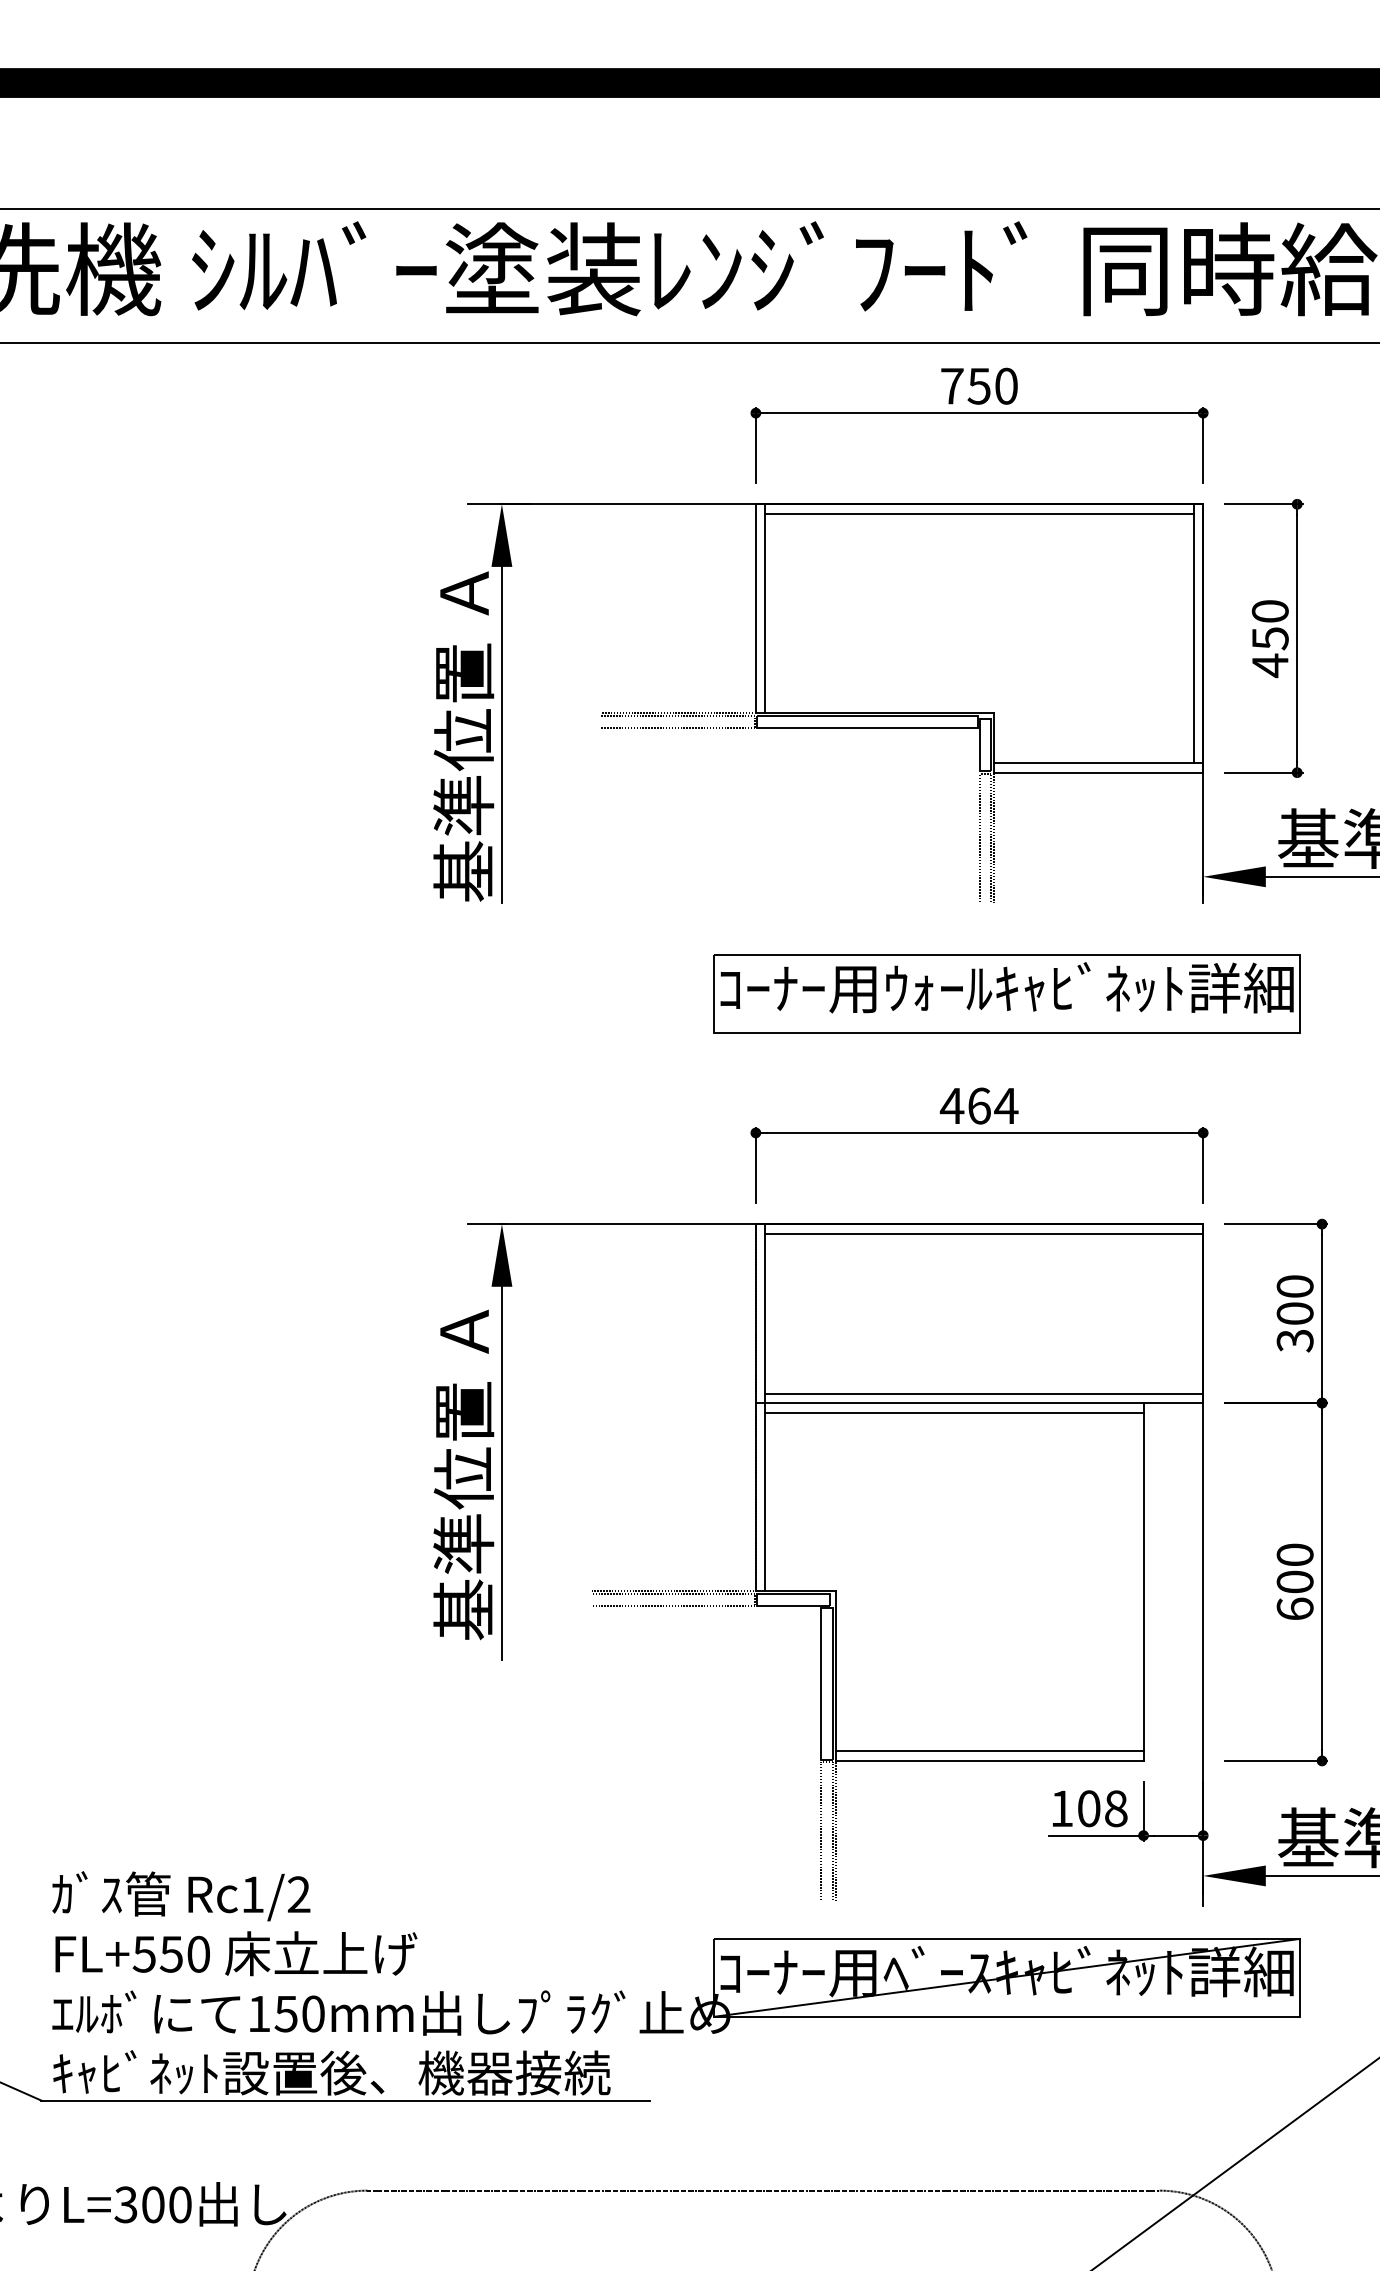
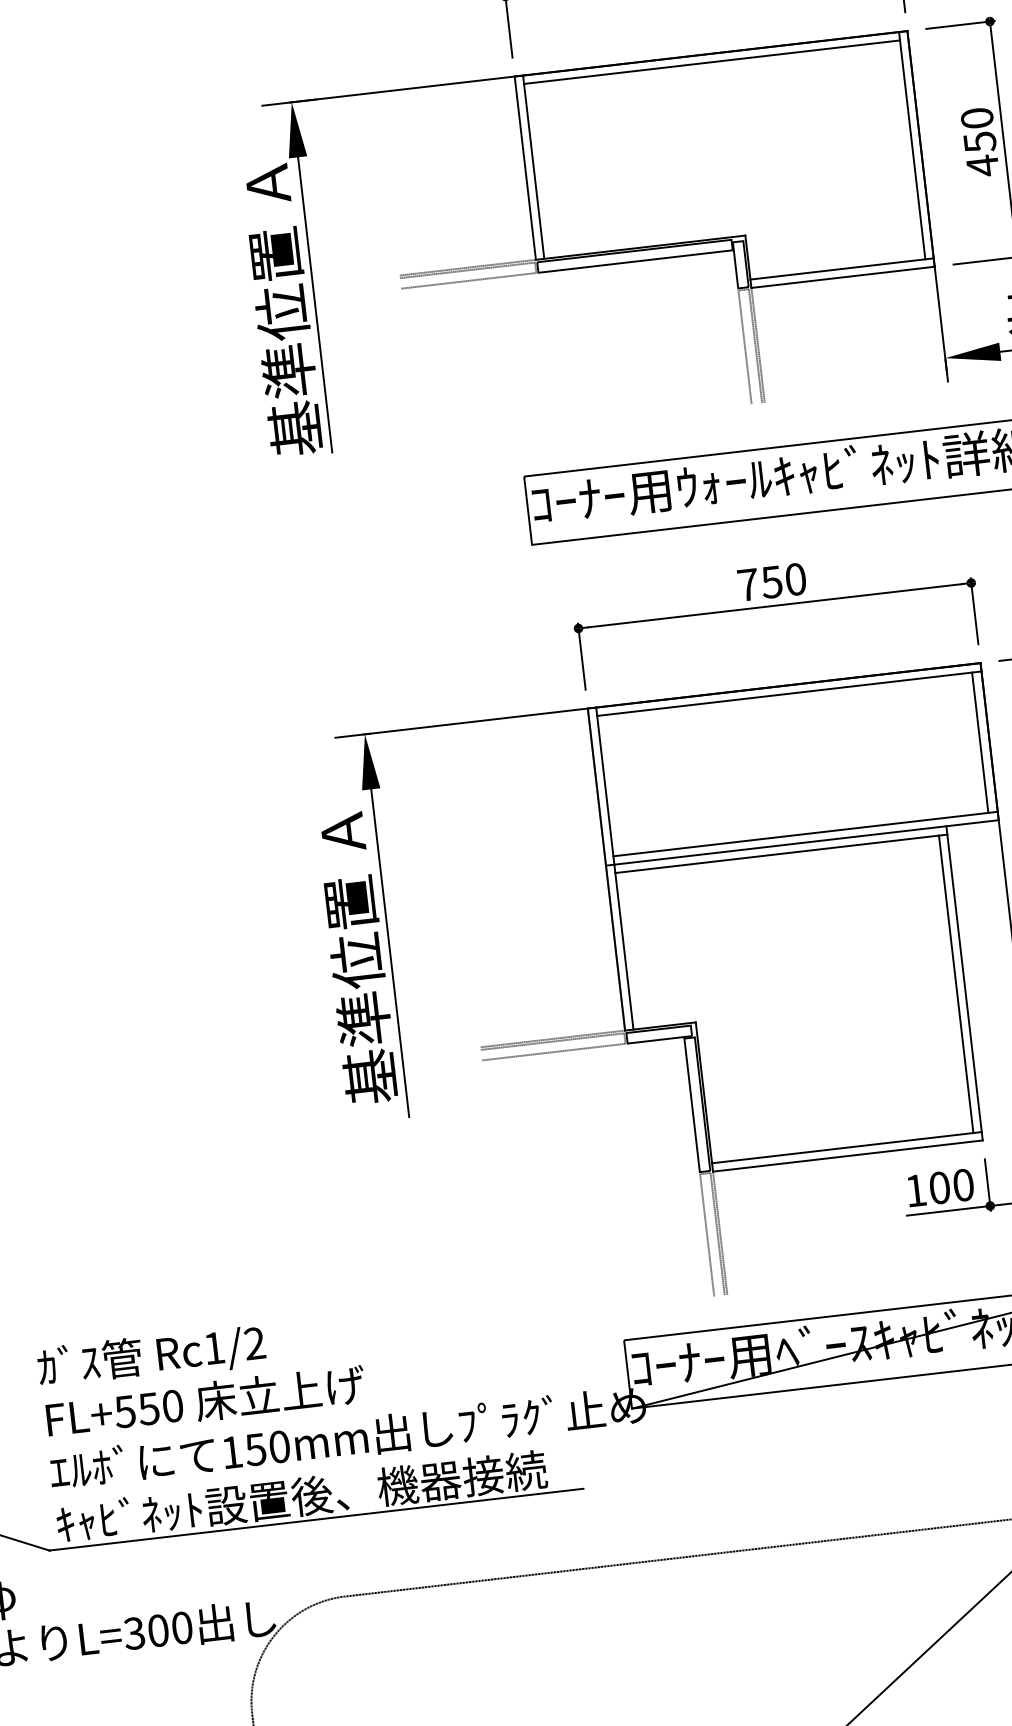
text: (978, 1105) -> (771, 581), 464 -> 750
line: (1192, 1313) -> (980, 742), added
line: (1134, 1581) -> (956, 983), added
text: (1116, 1808) -> (963, 1184), 108 -> 100

